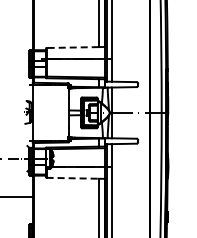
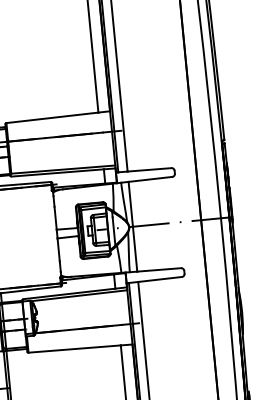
line: (72, 47) -> (52, 117), dashed -> solid
line: (73, 178) -> (76, 349), dashed -> solid

